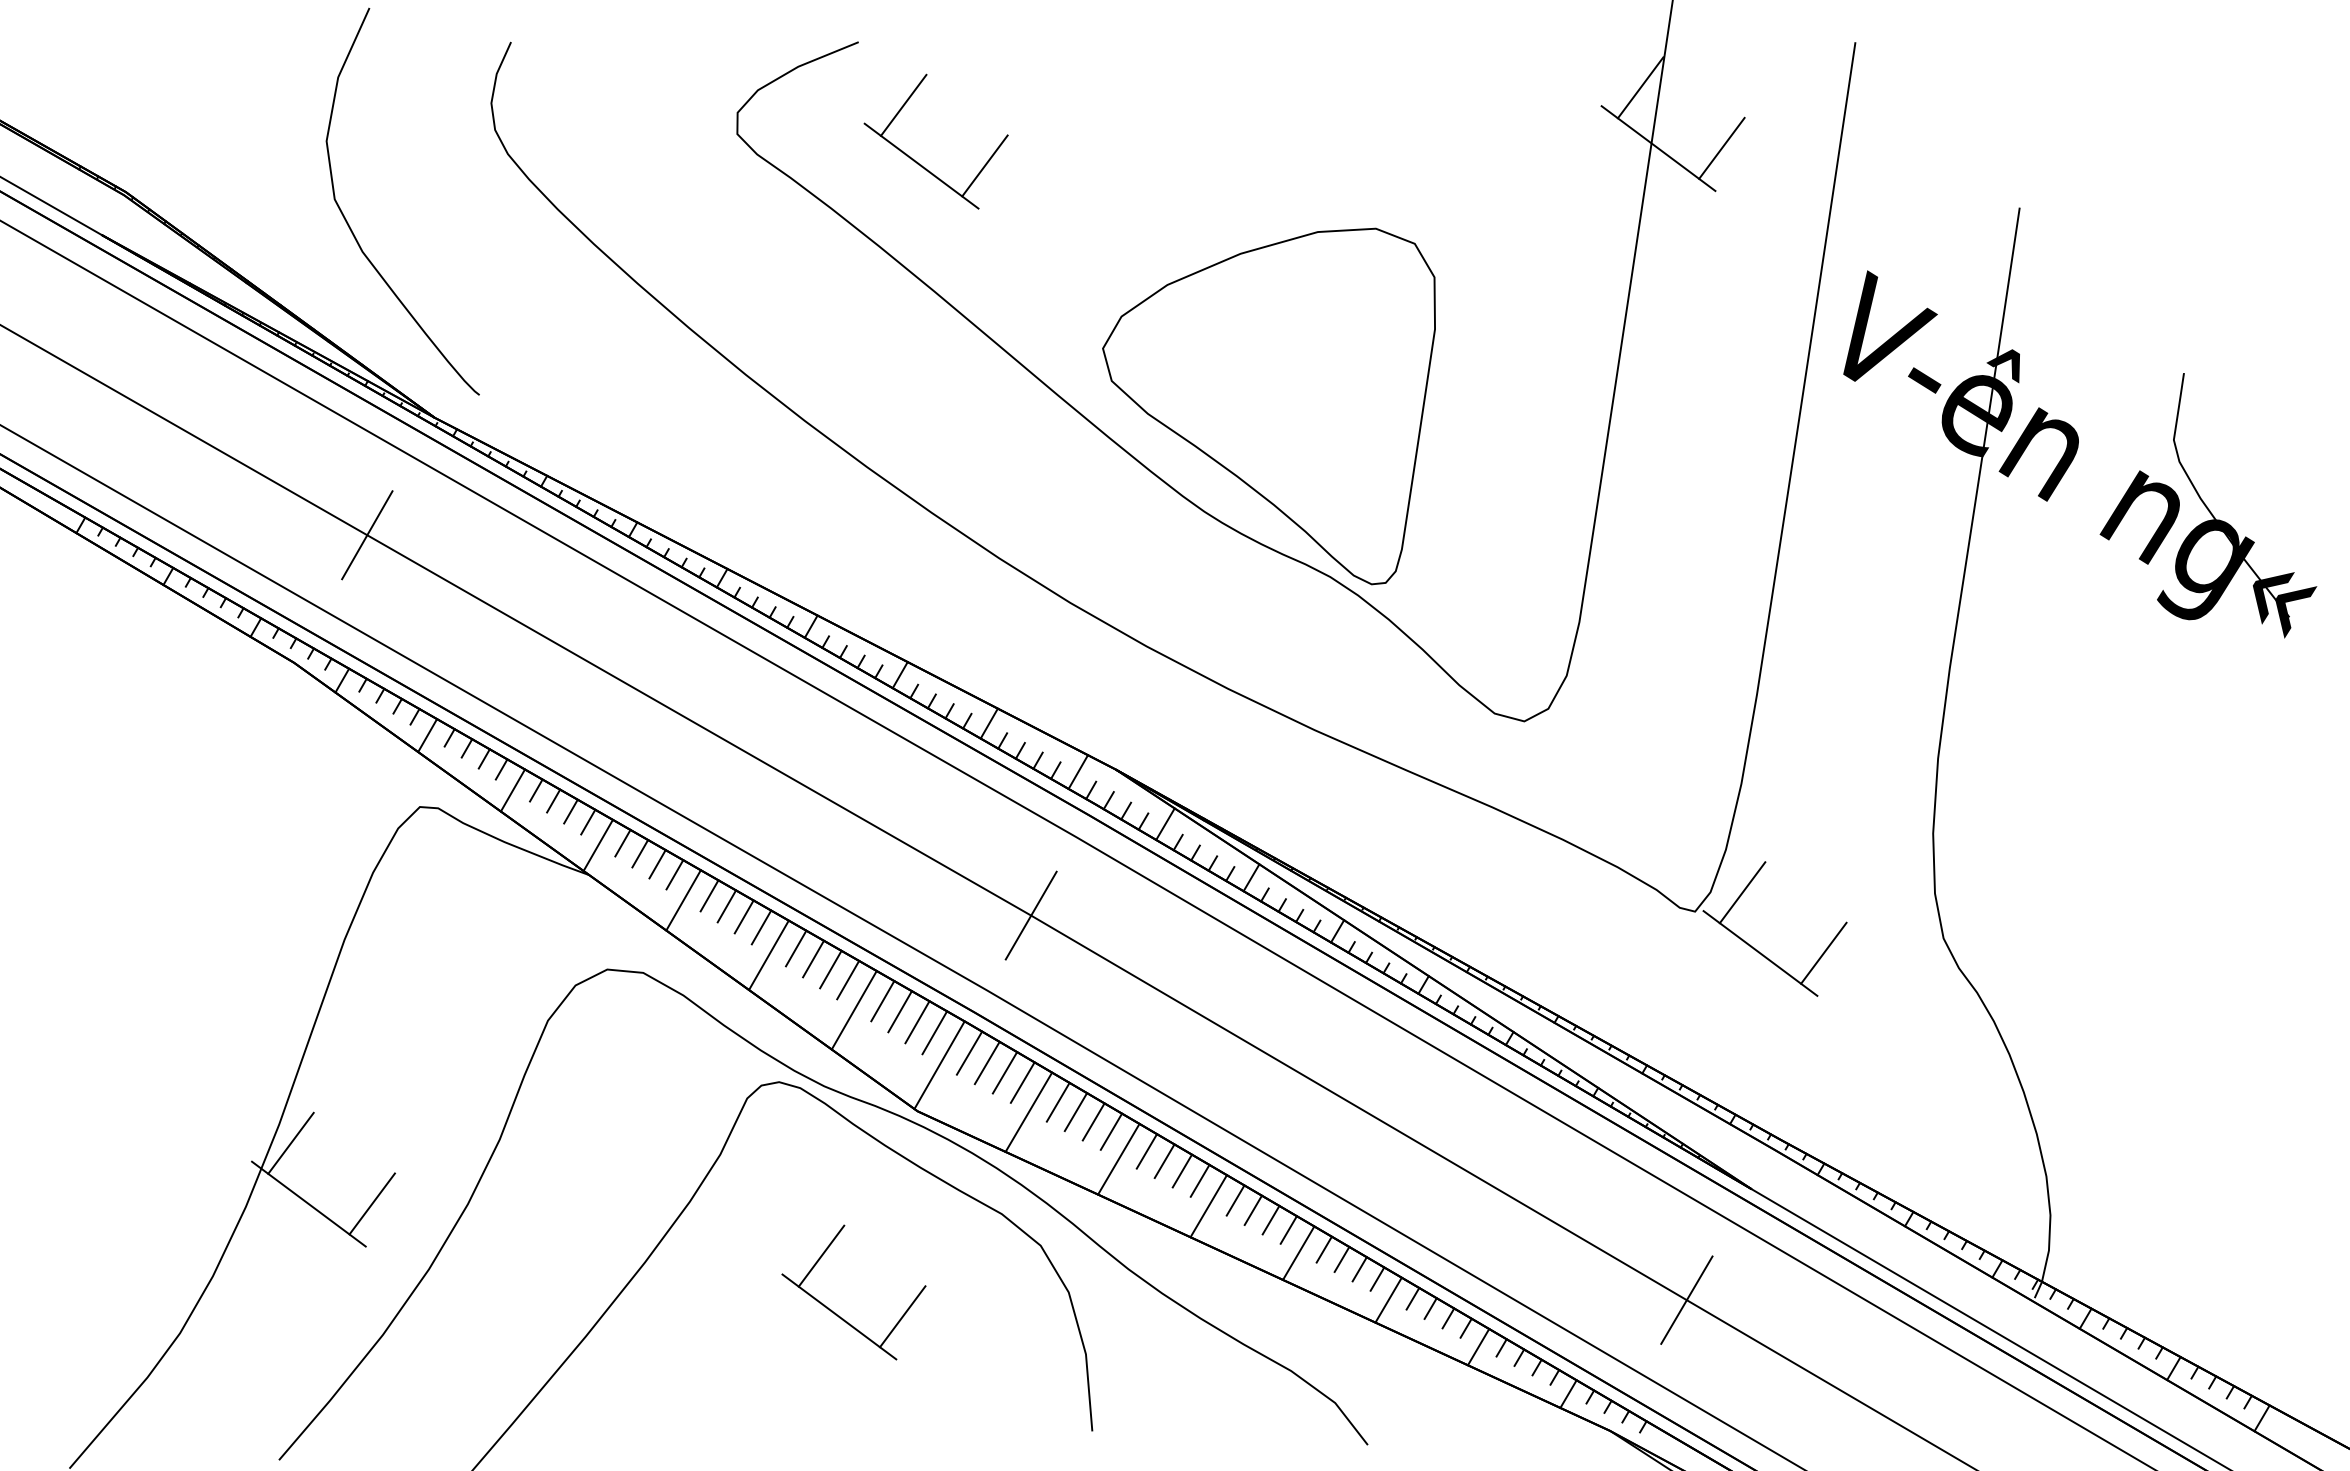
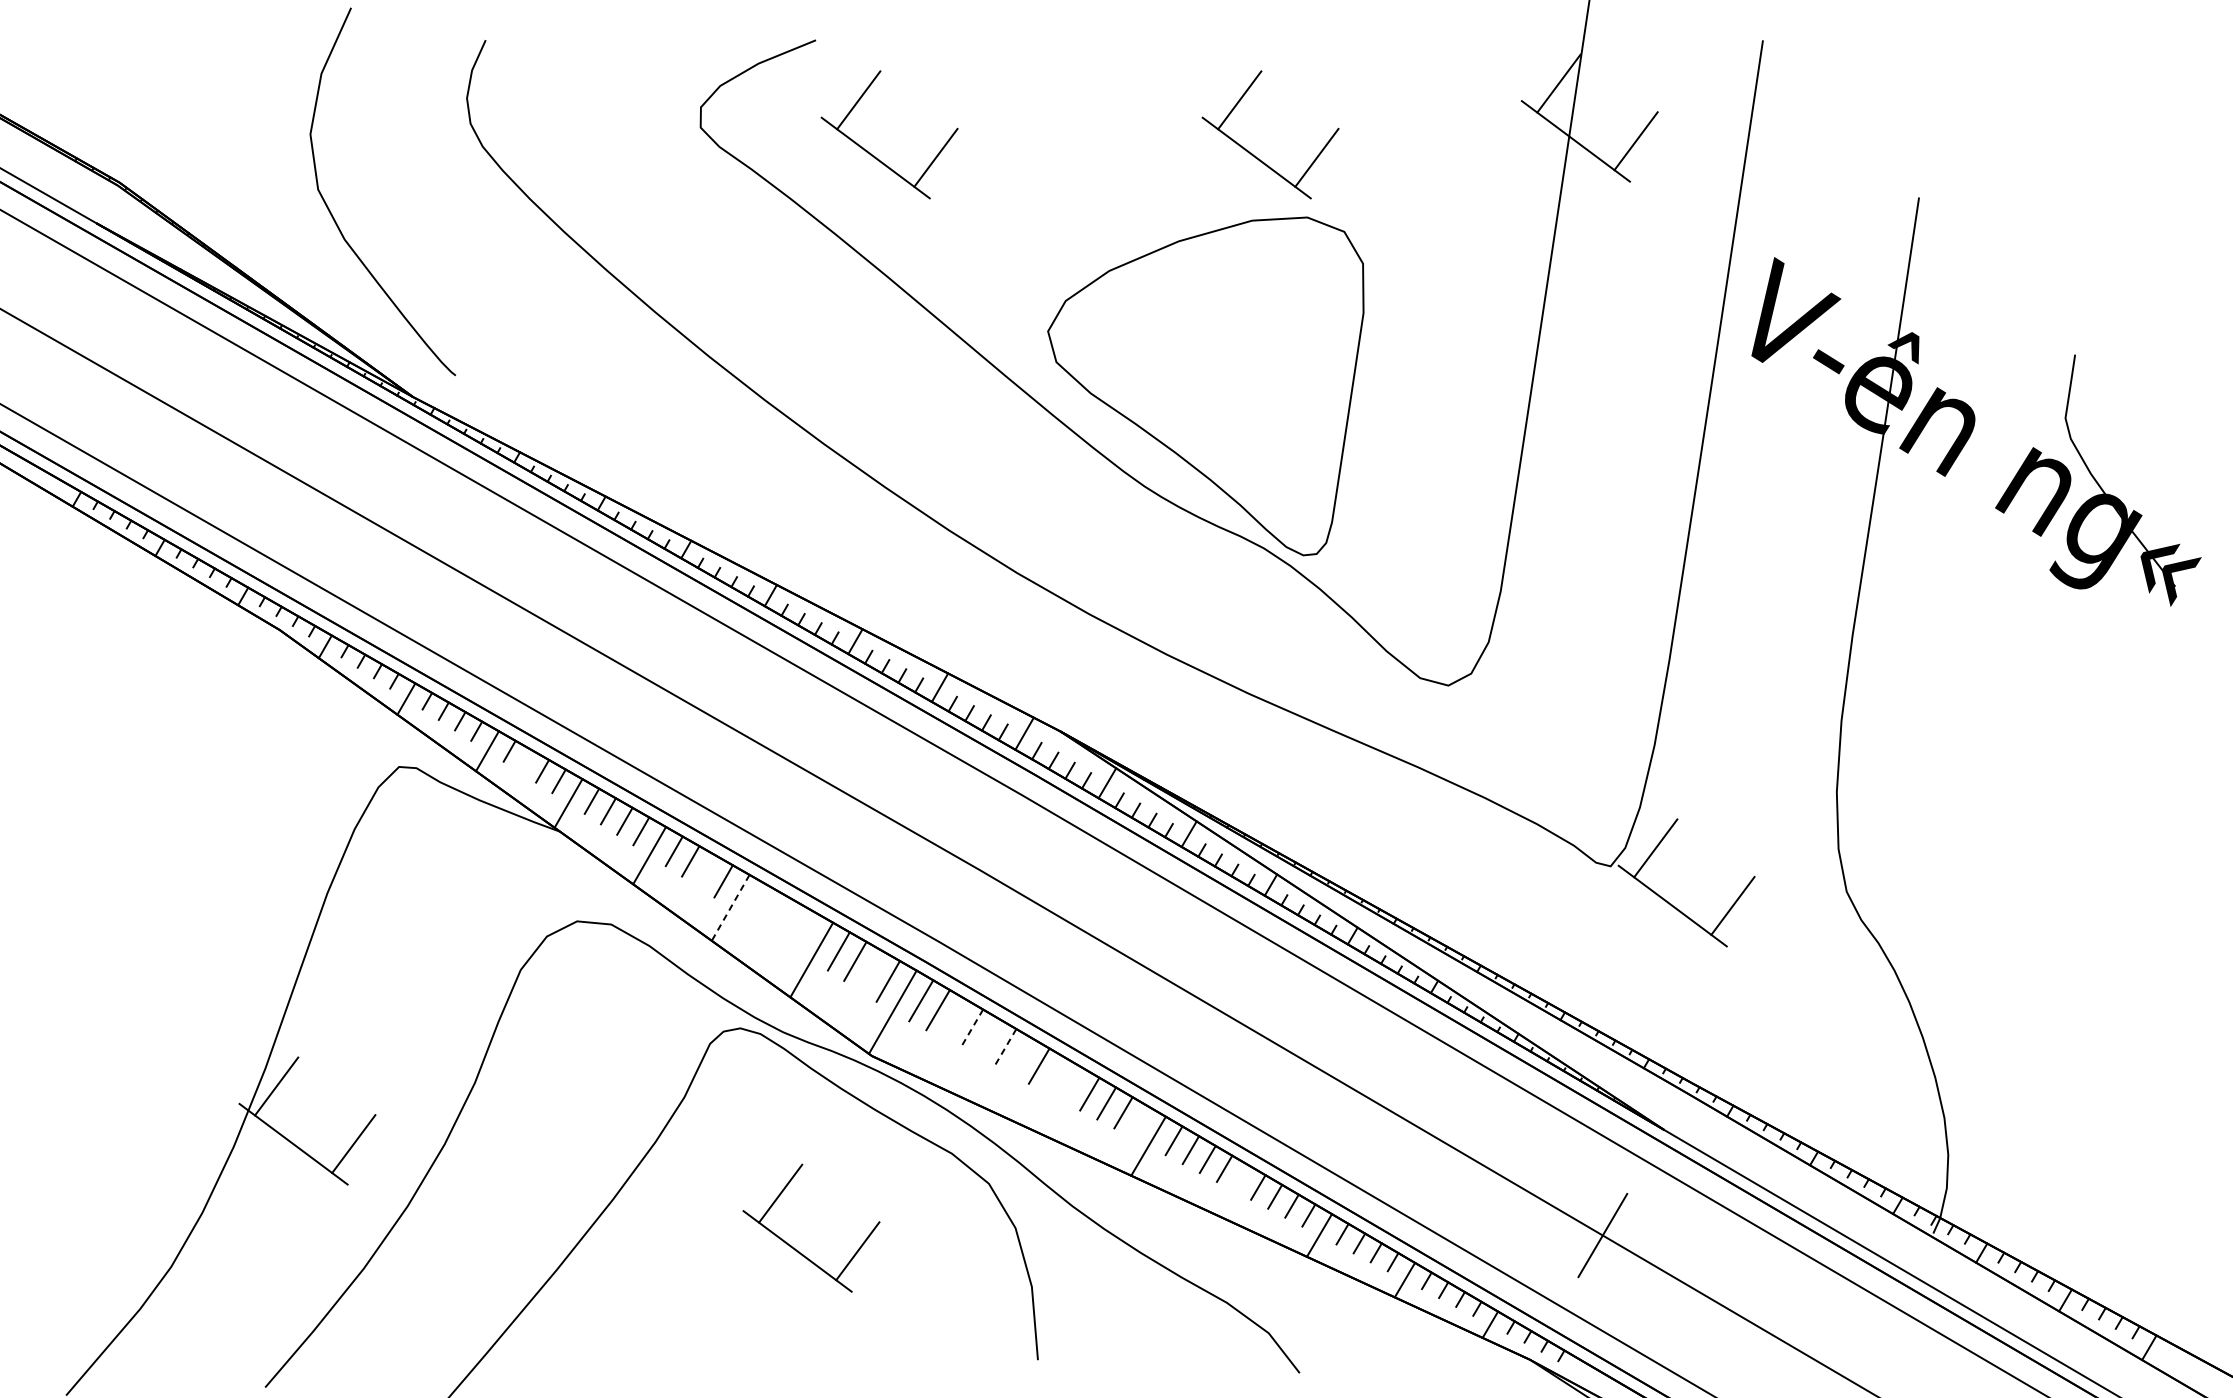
part: (1318, 161) -> (1252, 153), added
line: (367, 535) -> (349, 508), removed
line: (553, 800) -> (526, 760), removed
line: (1030, 915) -> (979, 870), removed
line: (743, 916) -> (706, 870), removed
line: (796, 948) -> (756, 901), removed
line: (768, 955) -> (730, 908), solid -> dashed
line: (813, 958) -> (773, 910), removed
line: (830, 969) -> (789, 921), removed
line: (848, 979) -> (806, 930), removed
line: (917, 1022) -> (871, 971), removed
line: (1004, 1072) -> (954, 1019), removed
line: (1022, 1083) -> (971, 1029), solid -> dashed
line: (1057, 1102) -> (1004, 1047), solid -> dashed
line: (1028, 1111) -> (977, 1056), removed
line: (1075, 1112) -> (1021, 1057), removed
line: (1111, 1131) -> (1056, 1075), removed
line: (1118, 1158) -> (1062, 1100), removed
line: (1199, 1180) -> (1139, 1121), removed
line: (1298, 1252) -> (1233, 1190), removed

